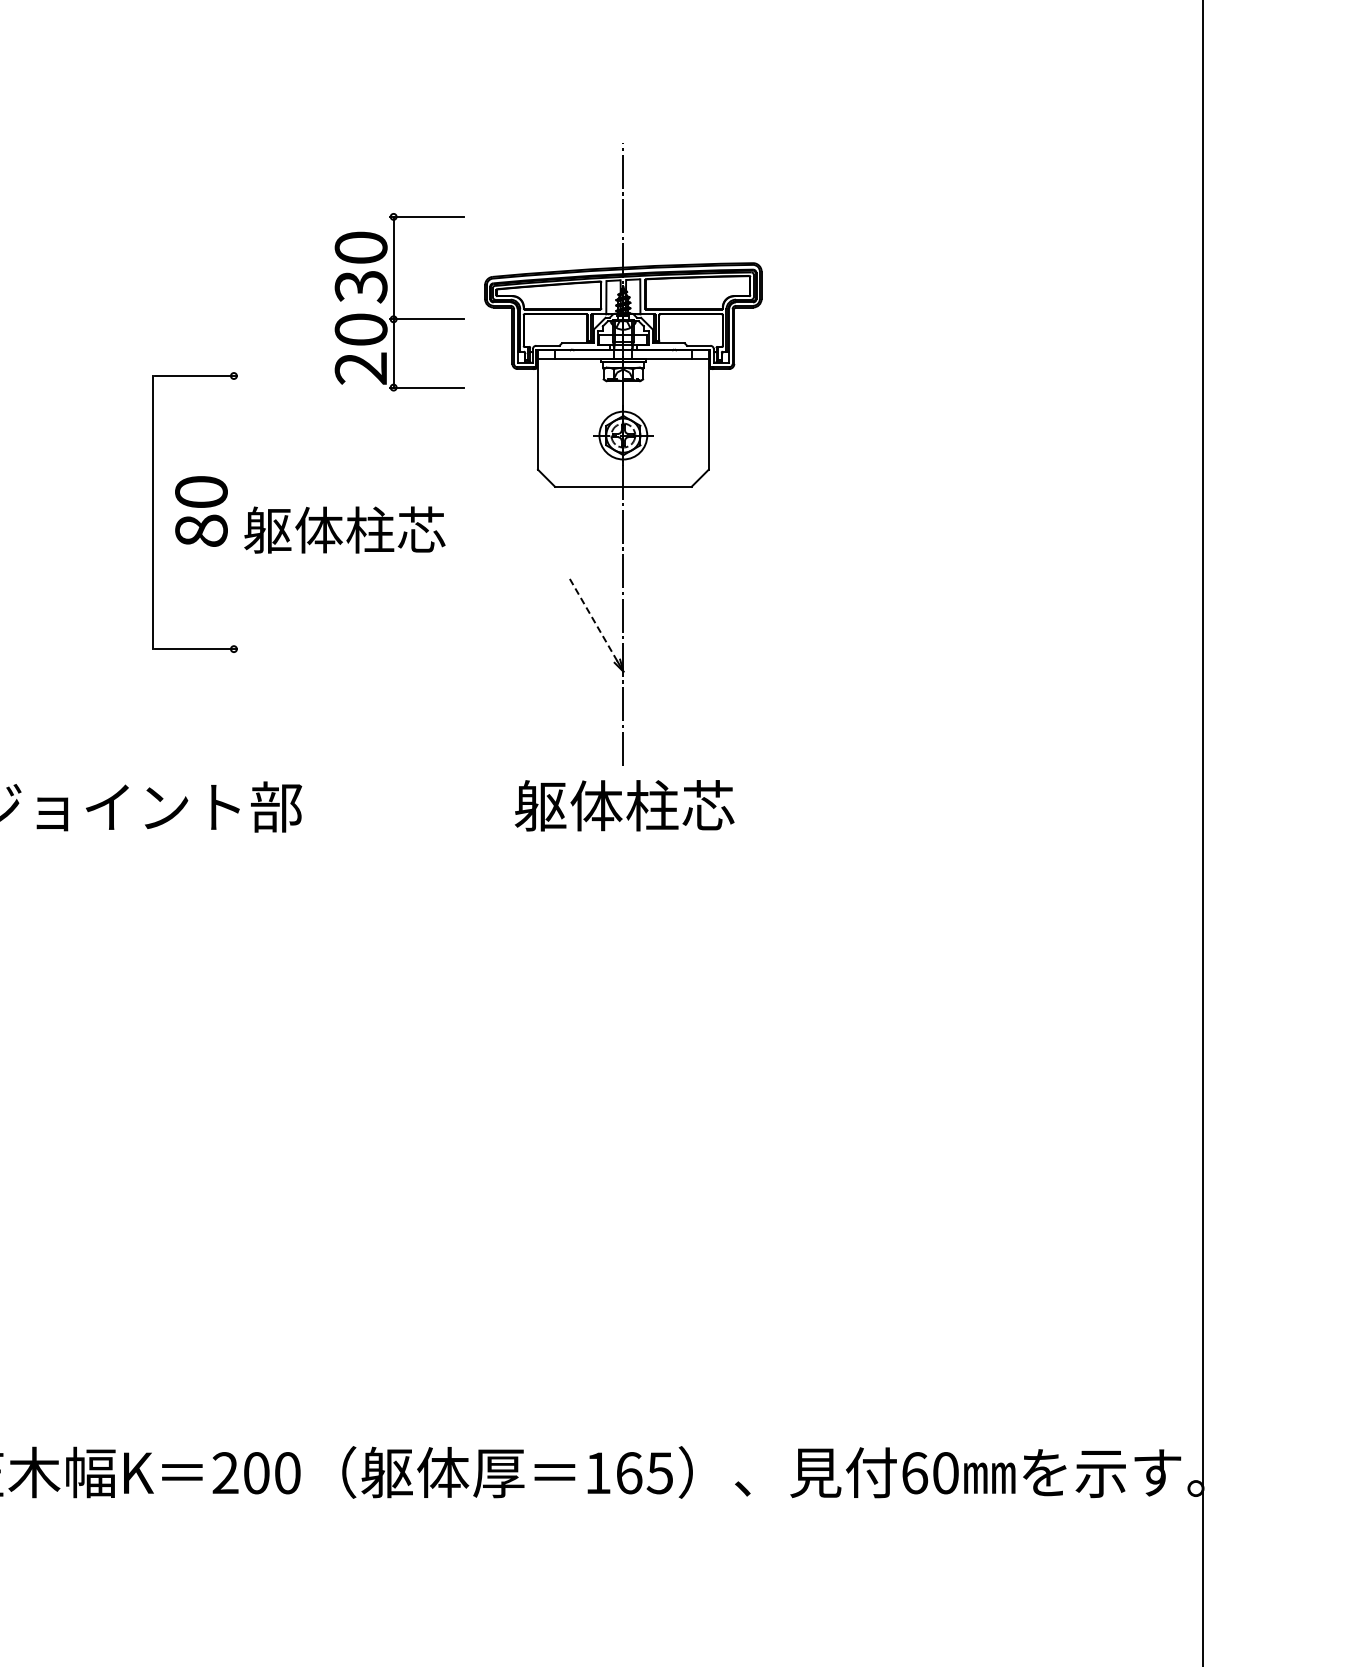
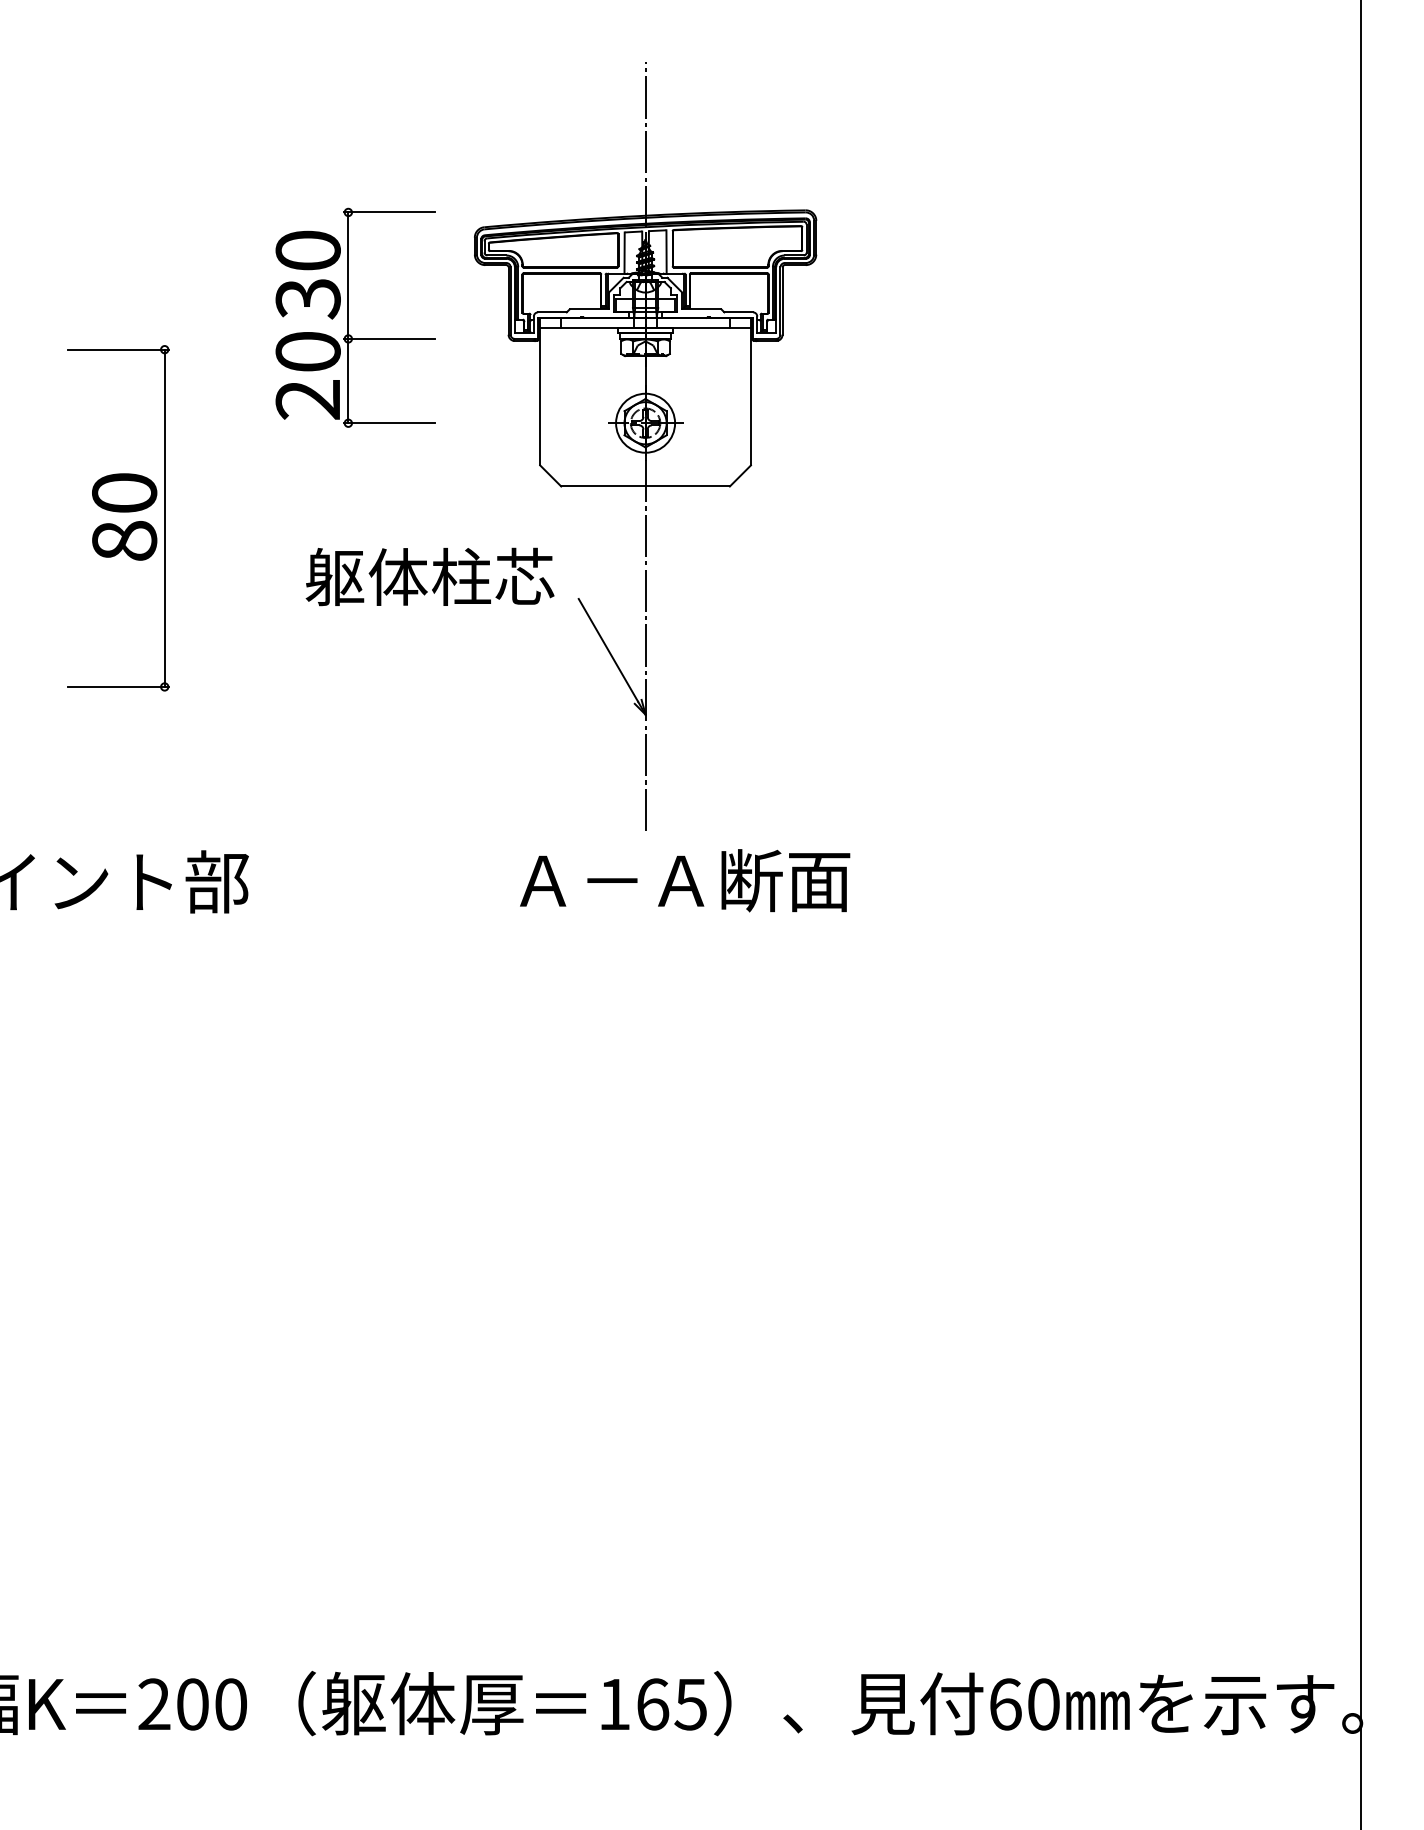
part: (399, 302) -> (355, 318), moved
line: (152, 512) -> (164, 518), moved
text: (344, 529) -> (429, 576), moved
line: (593, 619) -> (608, 650), dashed -> solid
text: (651, 805) -> (680, 880), 躯体柱芯 -> Ａ－Ａ断面

